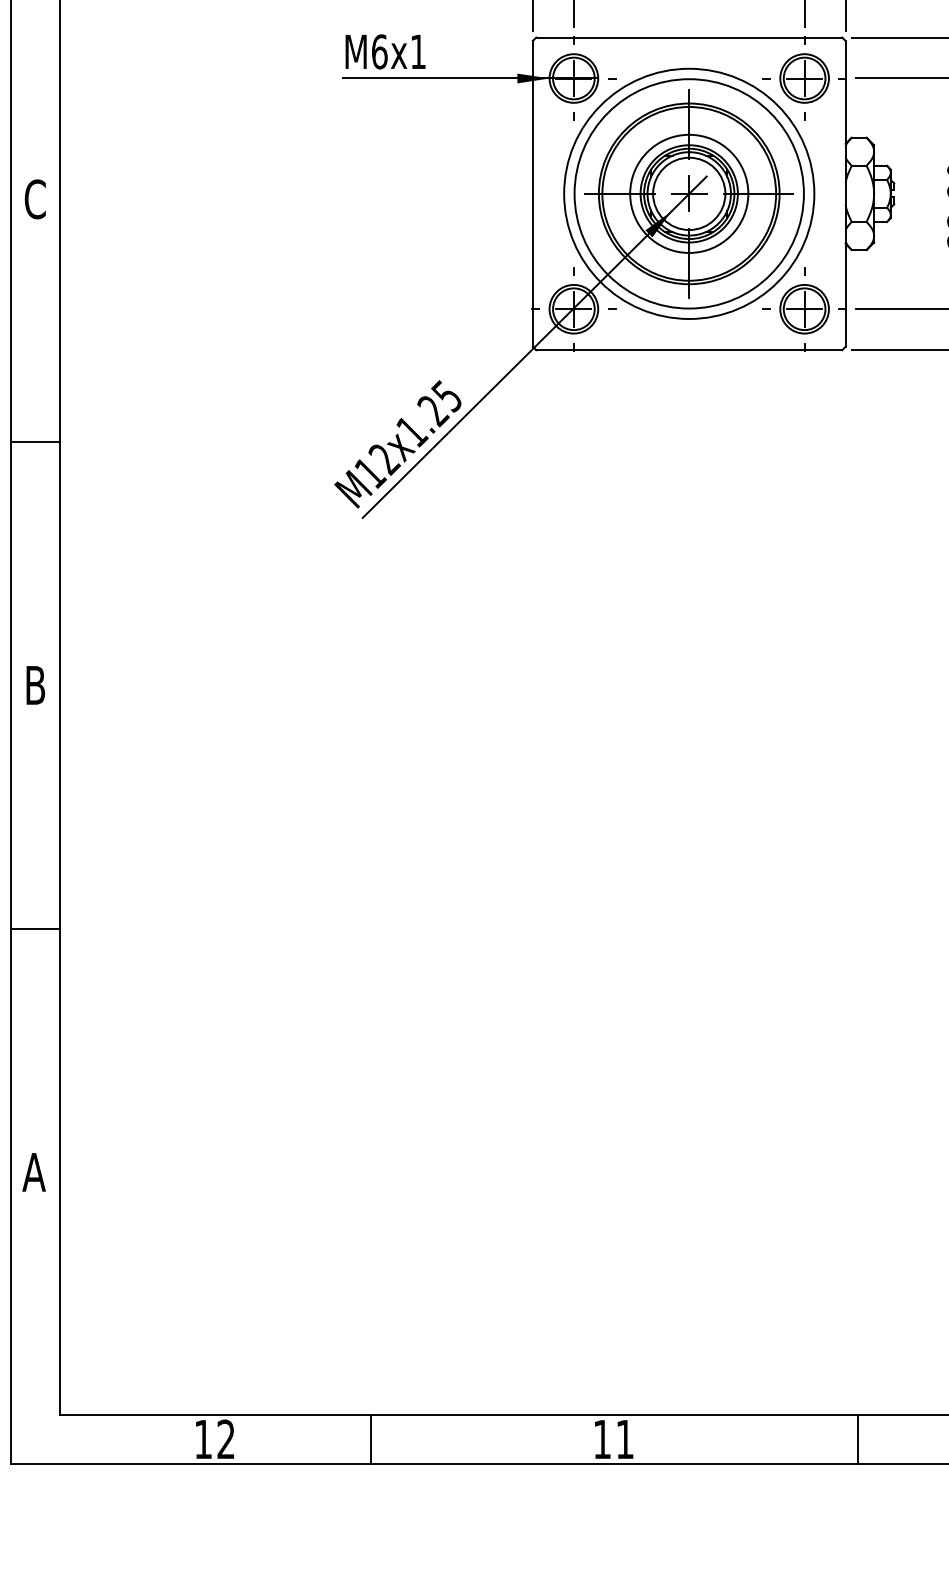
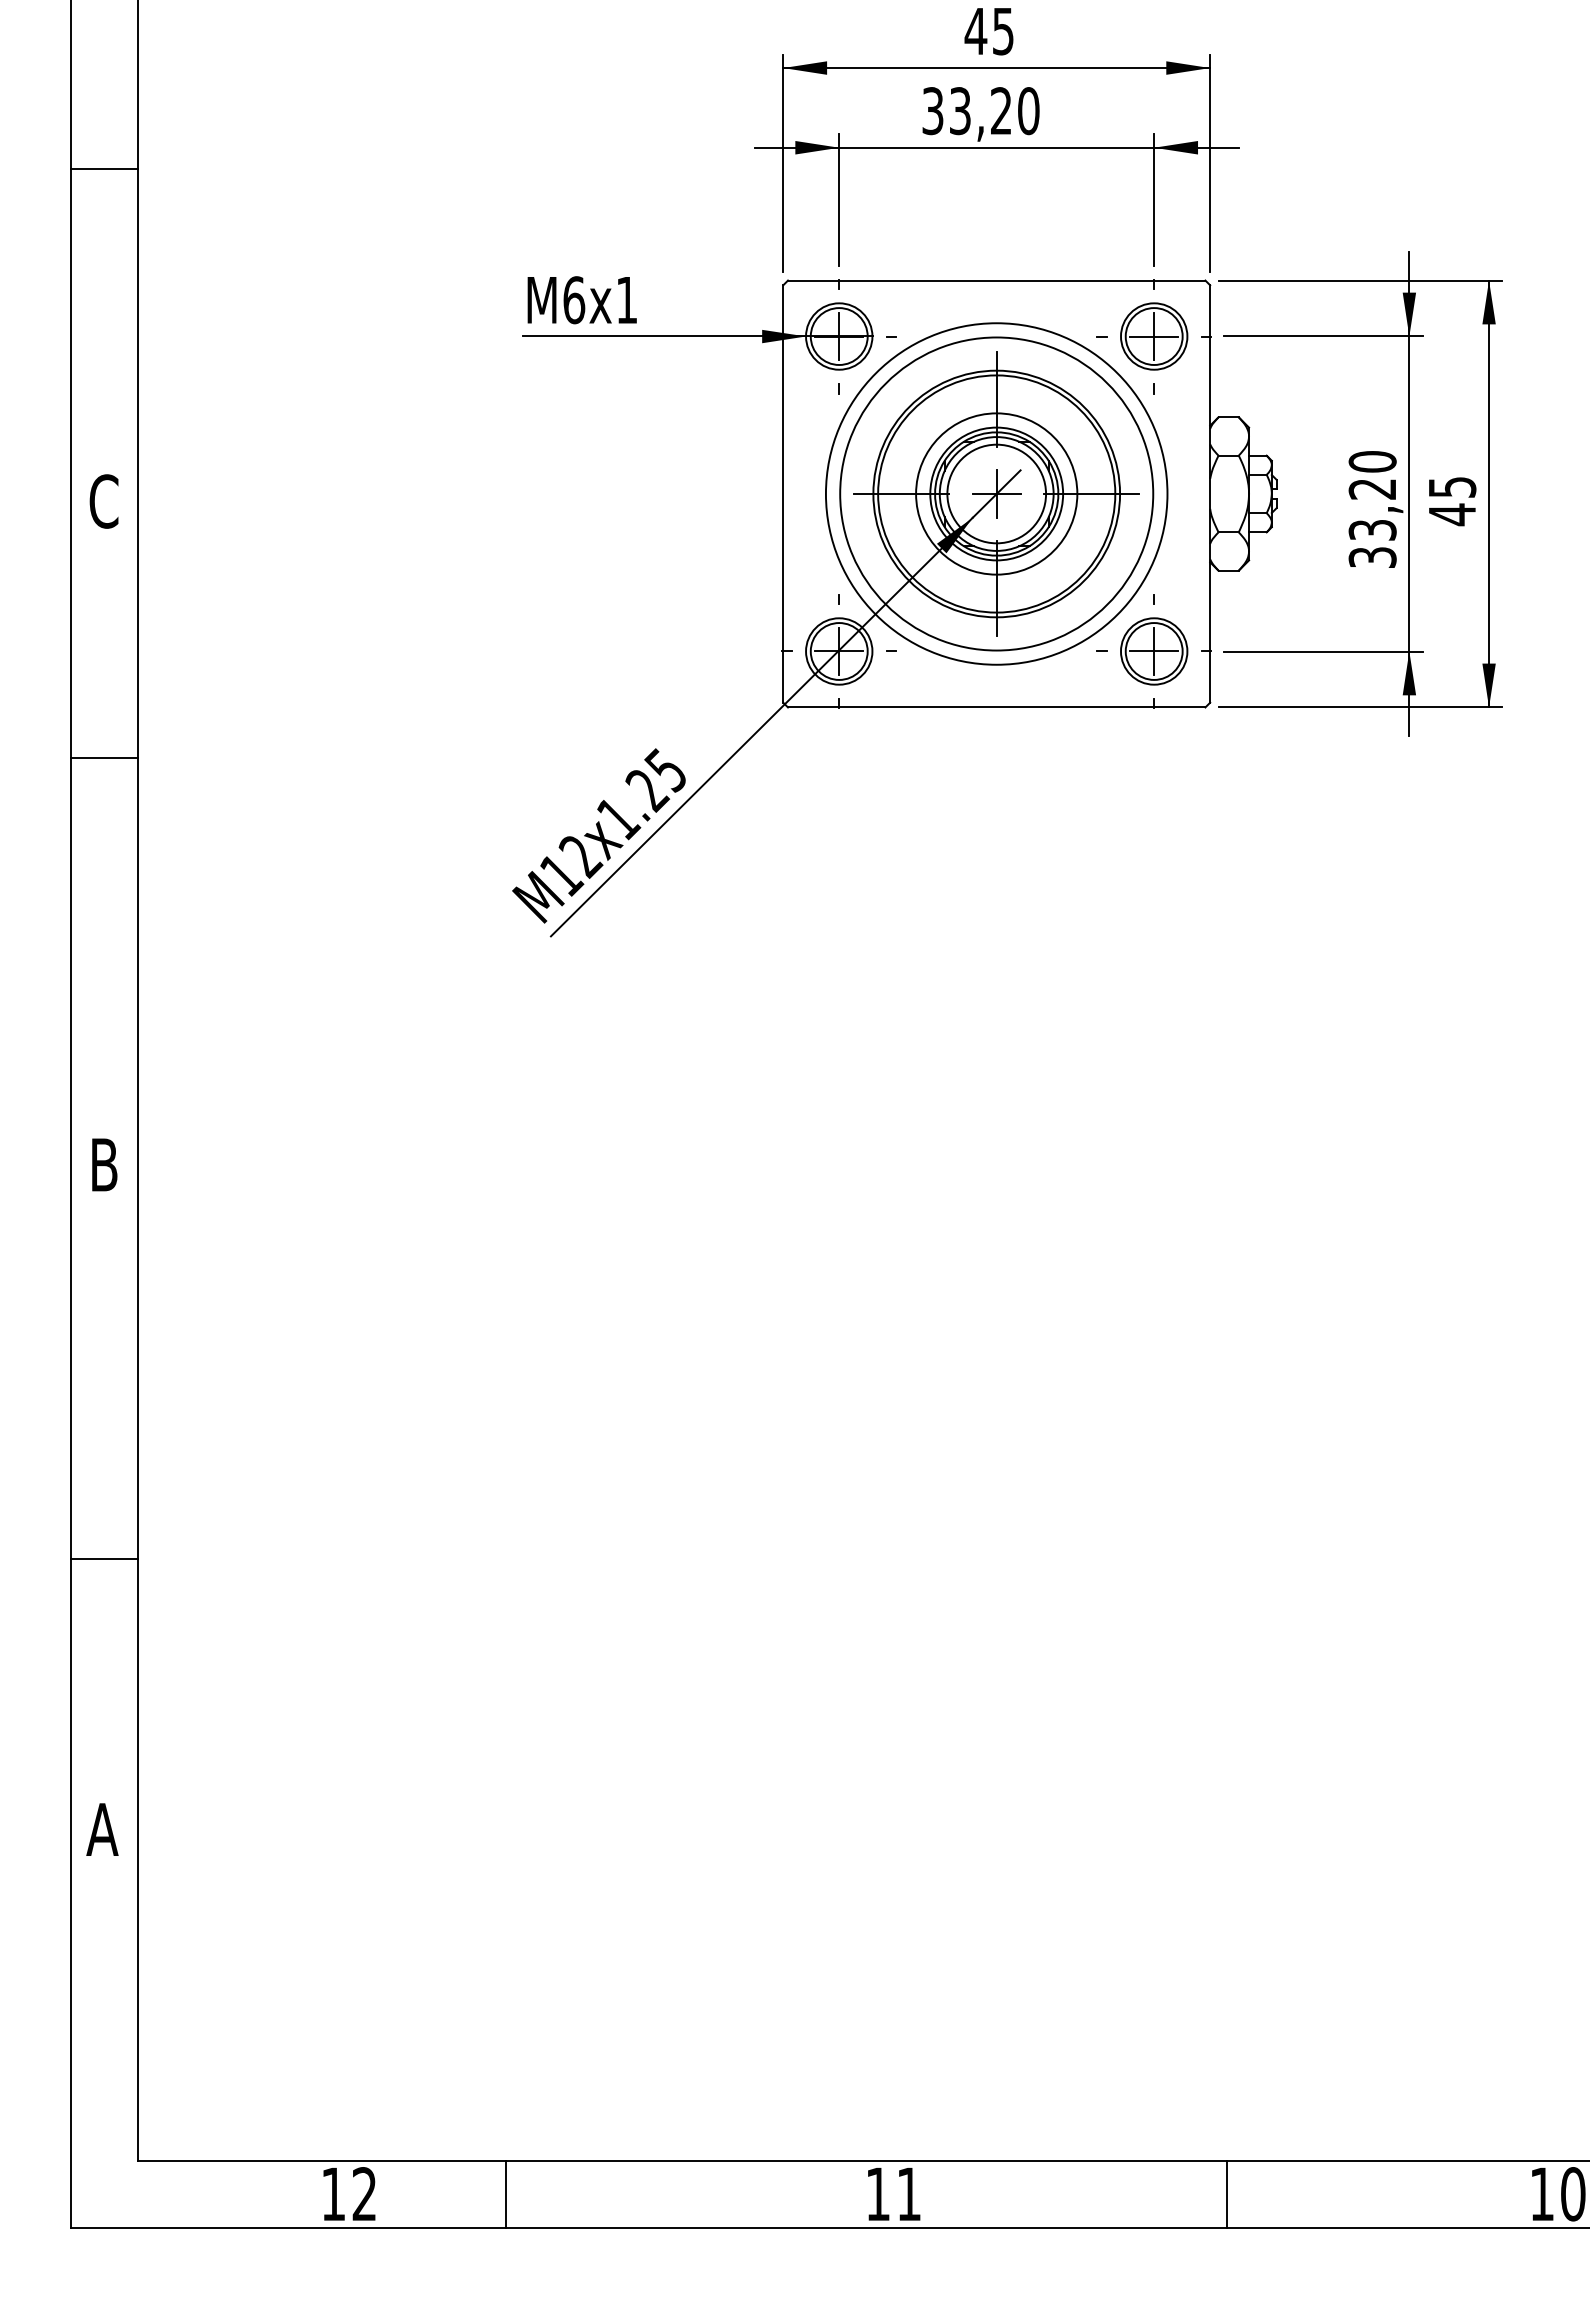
line: (35, 442) -> (104, 758), moved
line: (35, 929) -> (104, 1559), moved
line: (371, 1439) -> (505, 2194), moved

